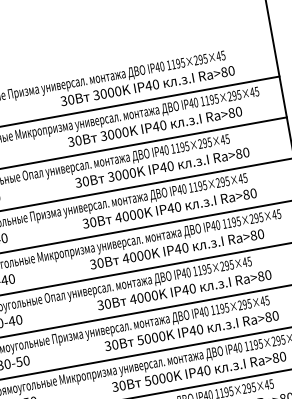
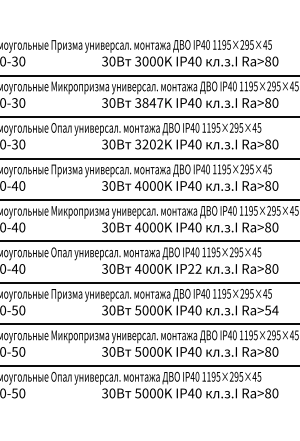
text: (117, 133) -> (152, 102), 3000K -> 3847K
text: (125, 174) -> (152, 144), 3000K -> 3202K
text: (188, 288) -> (194, 268), IP40 -> IP22
text: (271, 316) -> (271, 310), Ra>80 -> Ra>54

